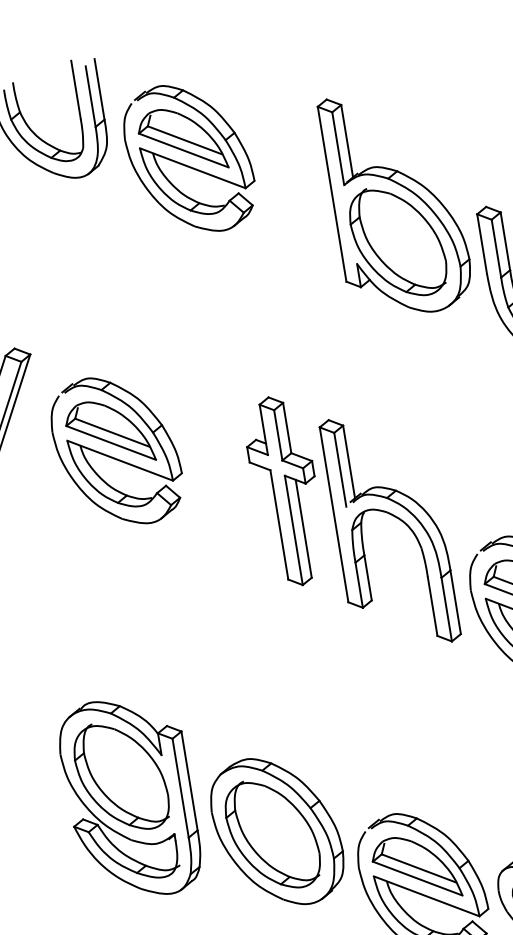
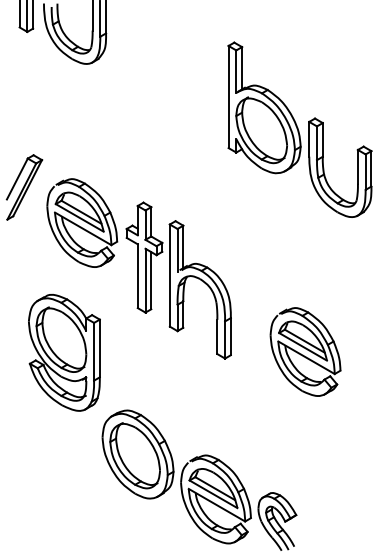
part: (189, 158) -> (150, 63), removed
part: (350, 520) -> (178, 280), moved
part: (130, 797) -> (64, 352), moved

